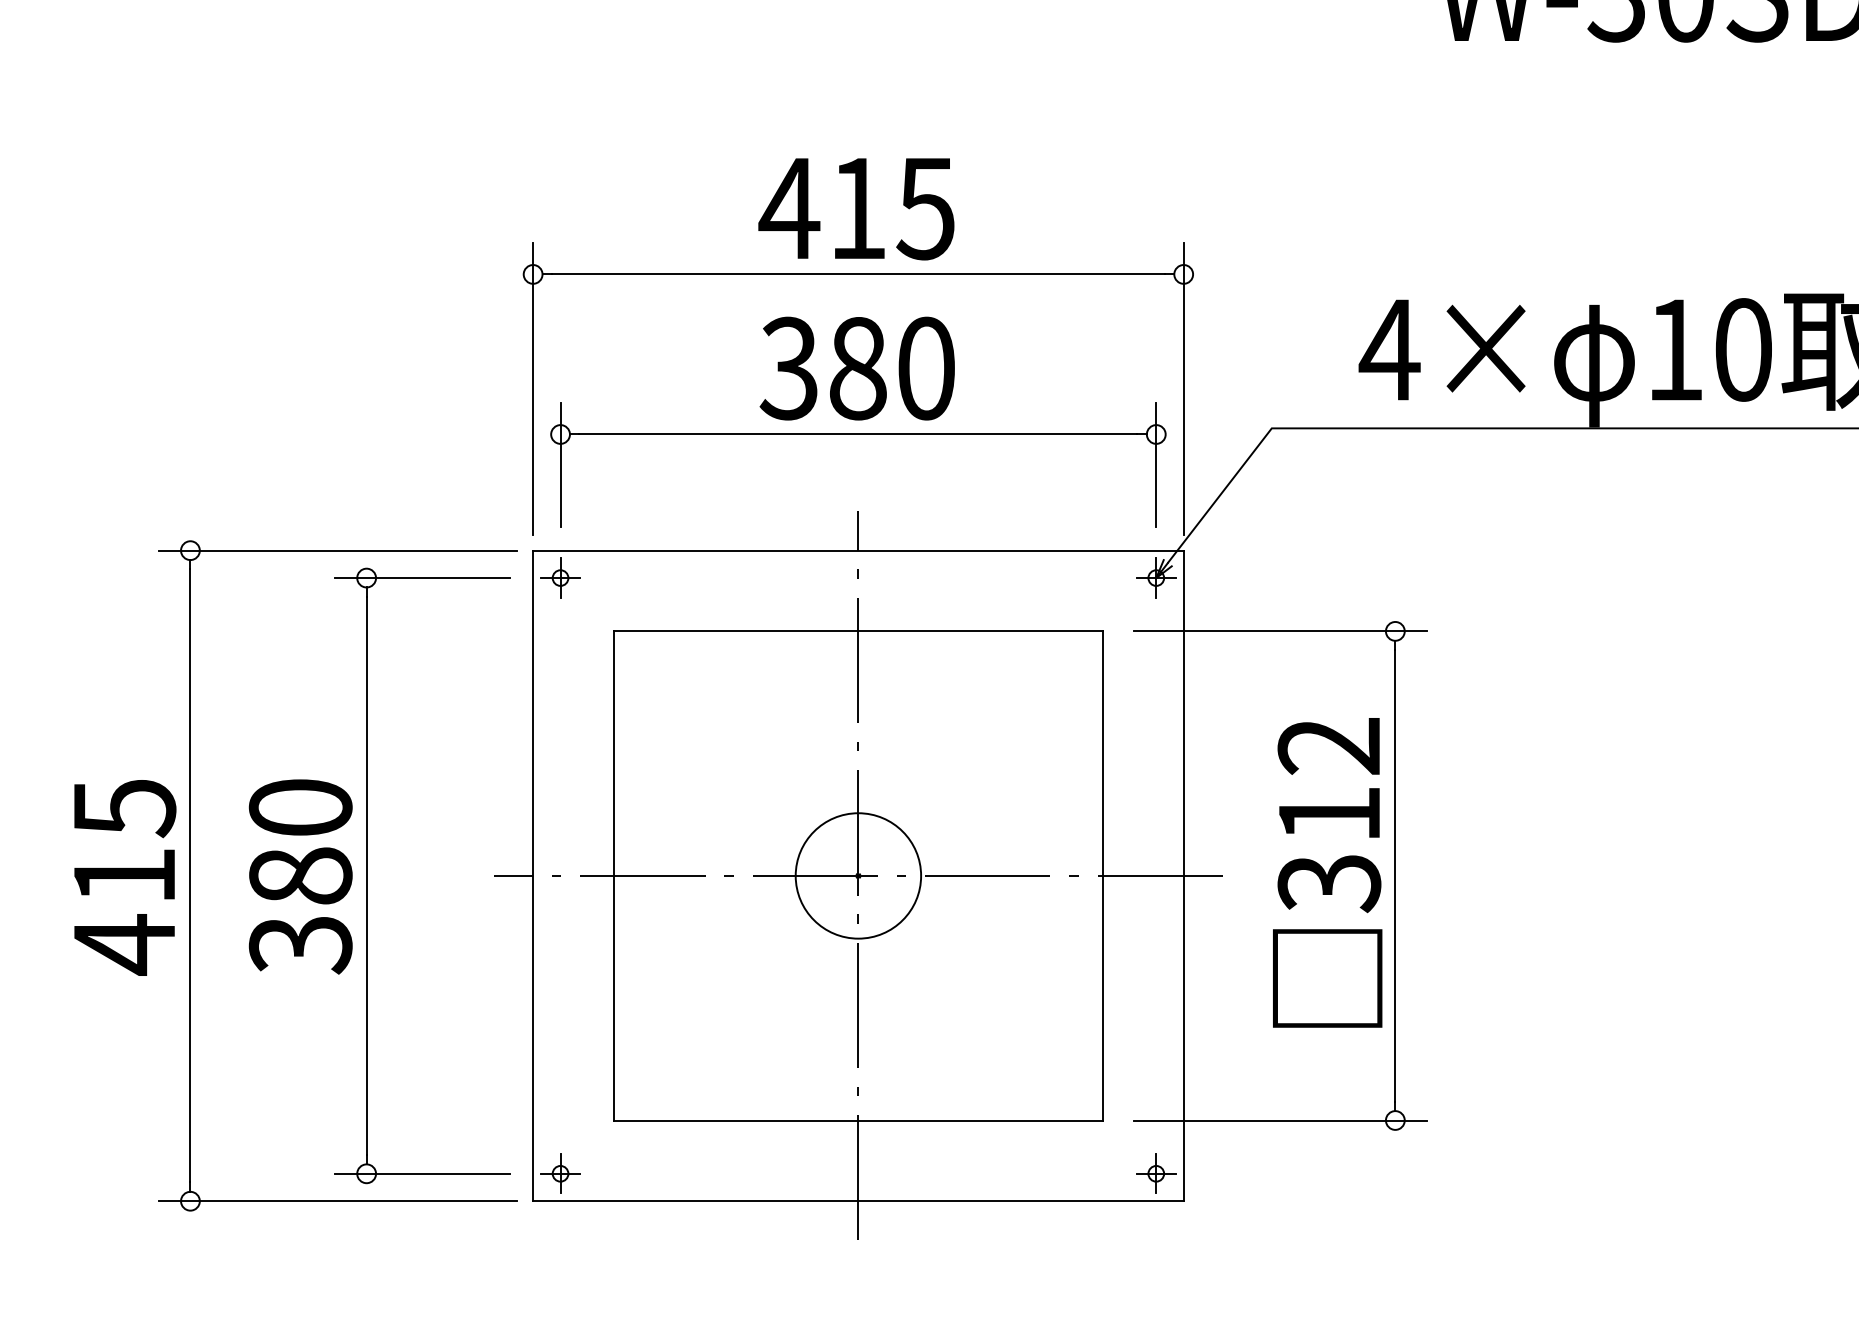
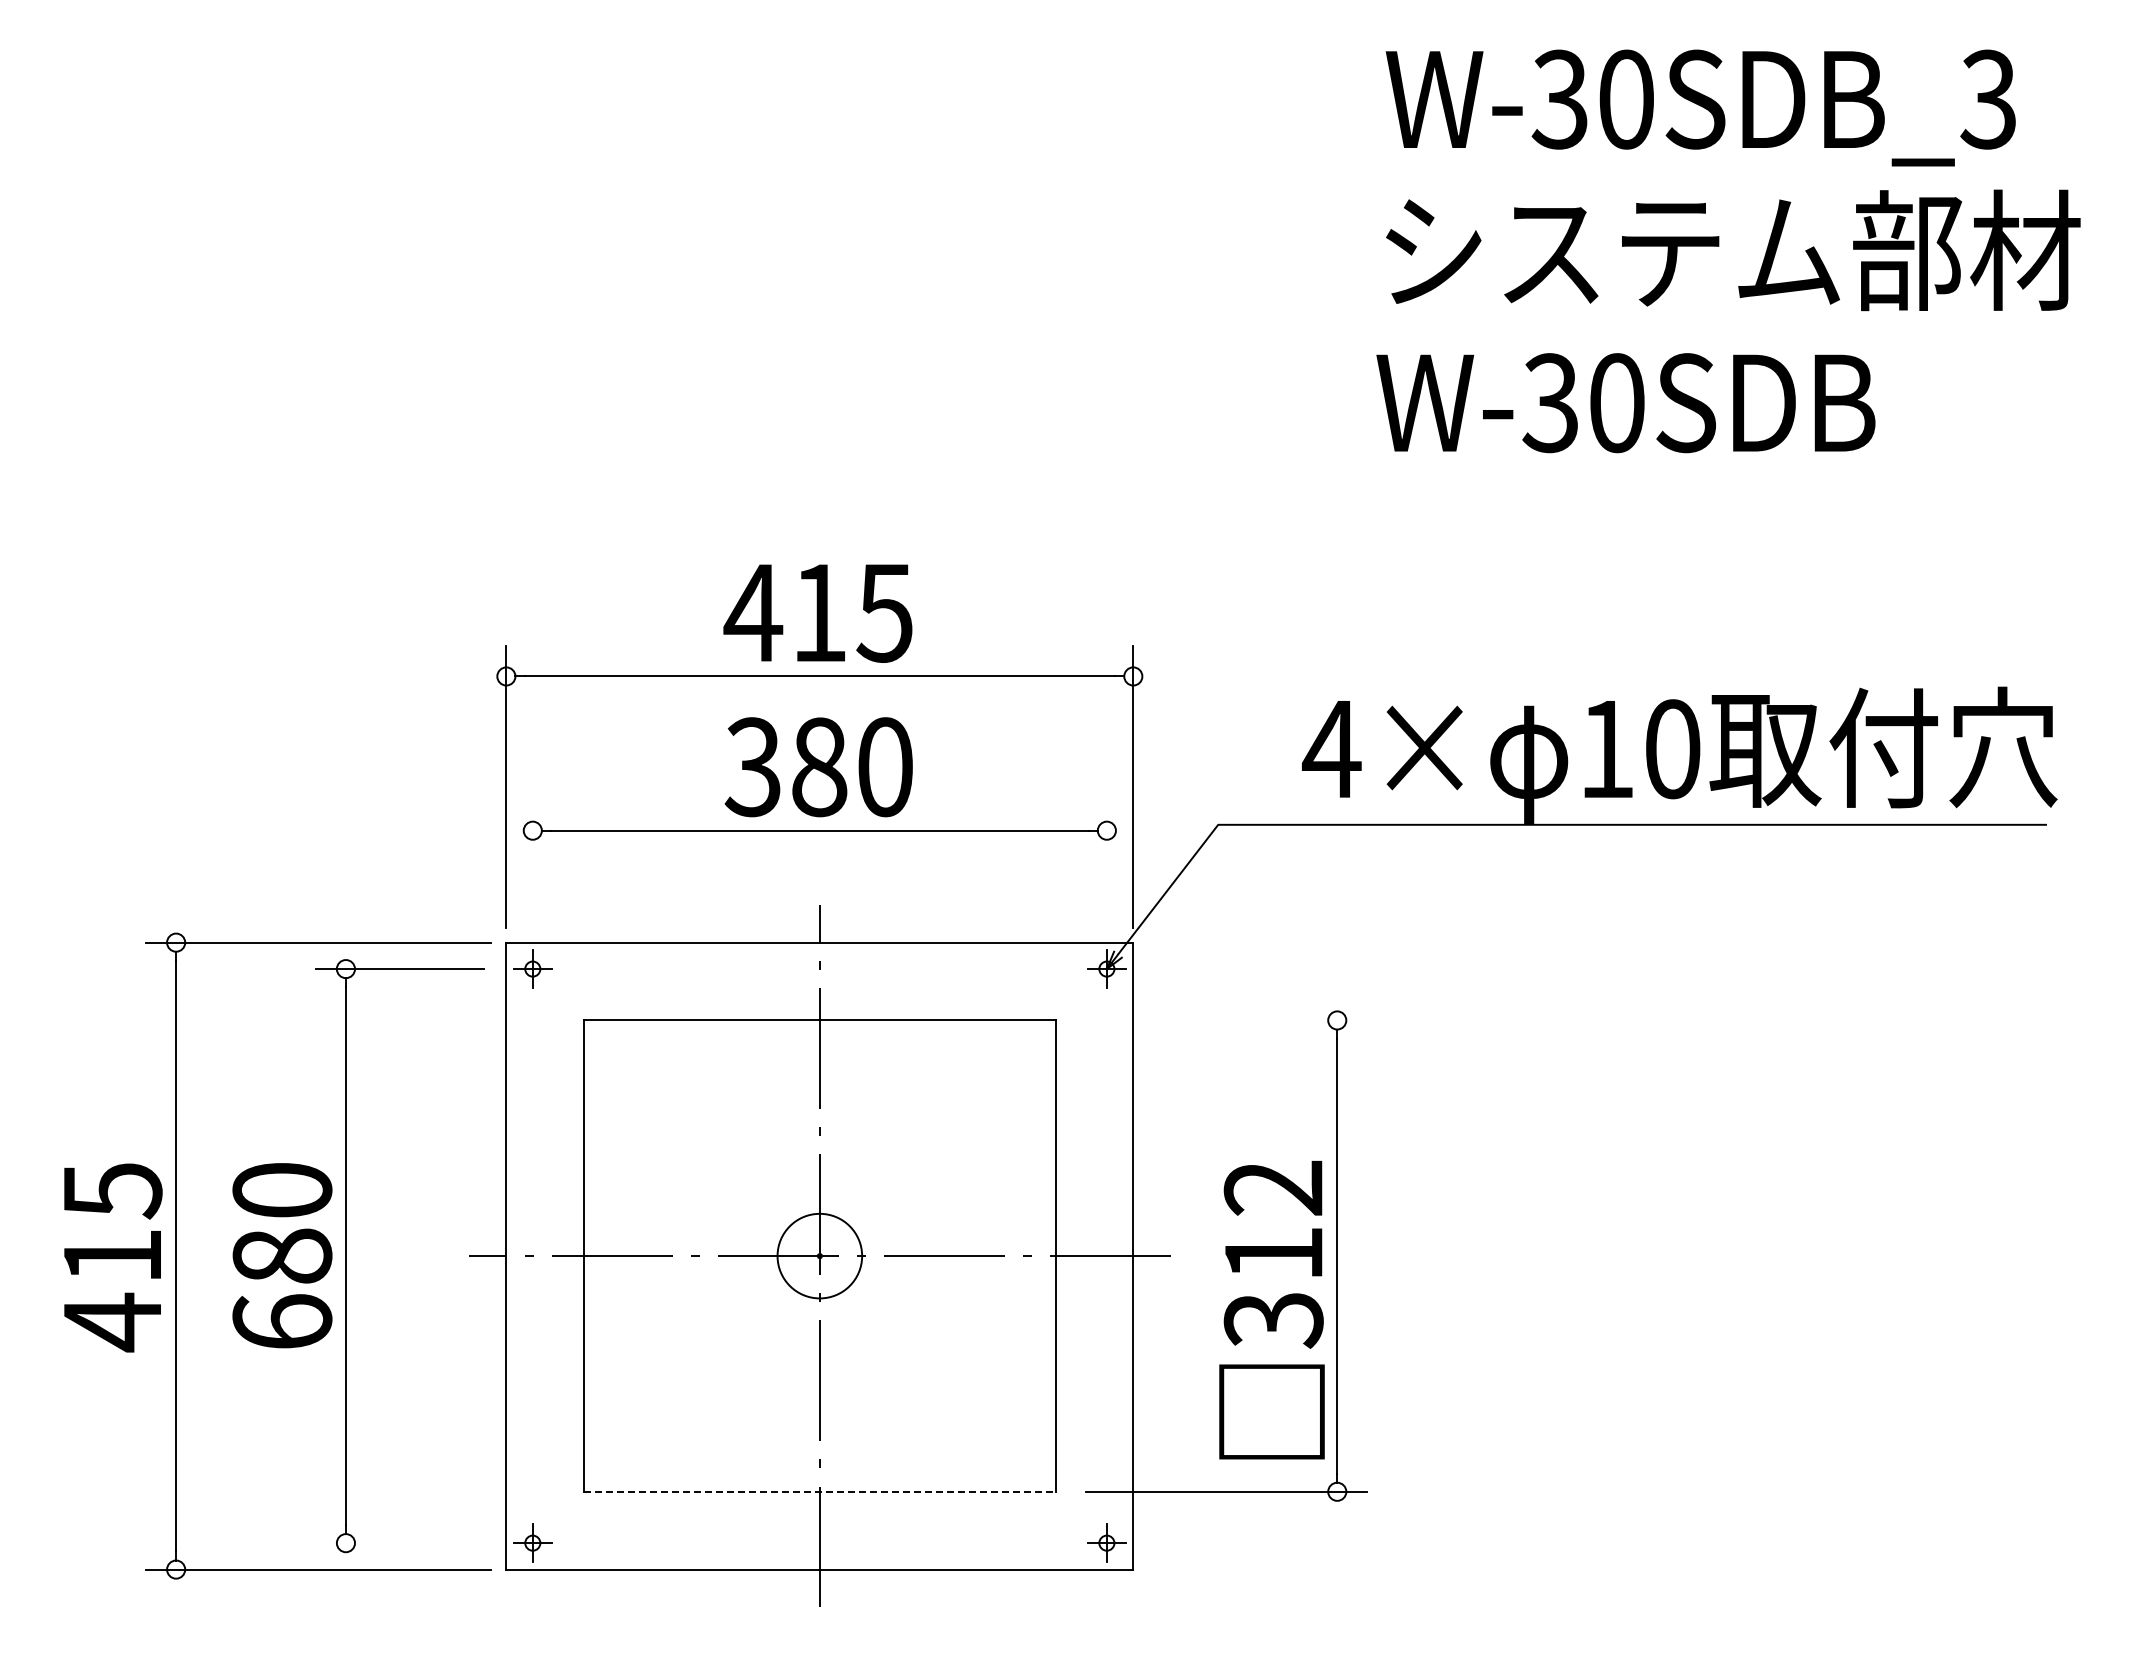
line: (560, 464) -> (532, 859), removed
line: (1155, 464) -> (1106, 859), removed
line: (1280, 631) -> (1226, 1020), removed
text: (1327, 872) -> (1271, 1309), moved
circle: (858, 875) -> (819, 1255), size x0.7
text: (300, 944) -> (282, 1322), 380 -> 680
line: (858, 1120) -> (819, 1491), solid -> dashed
line: (422, 1174) -> (399, 1543), removed

